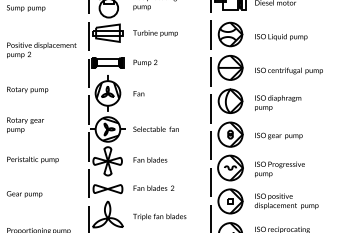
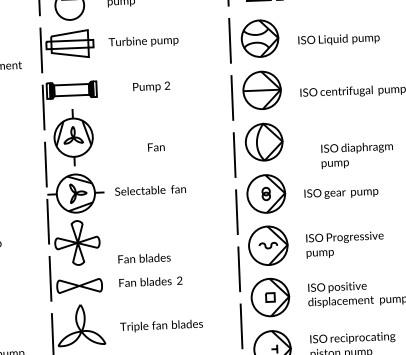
text: (145, 62) -> (151, 86), moved
text: (138, 93) -> (155, 146), moved
text: (278, 102) -> (357, 154), moved
text: (150, 159) -> (144, 257), moved

